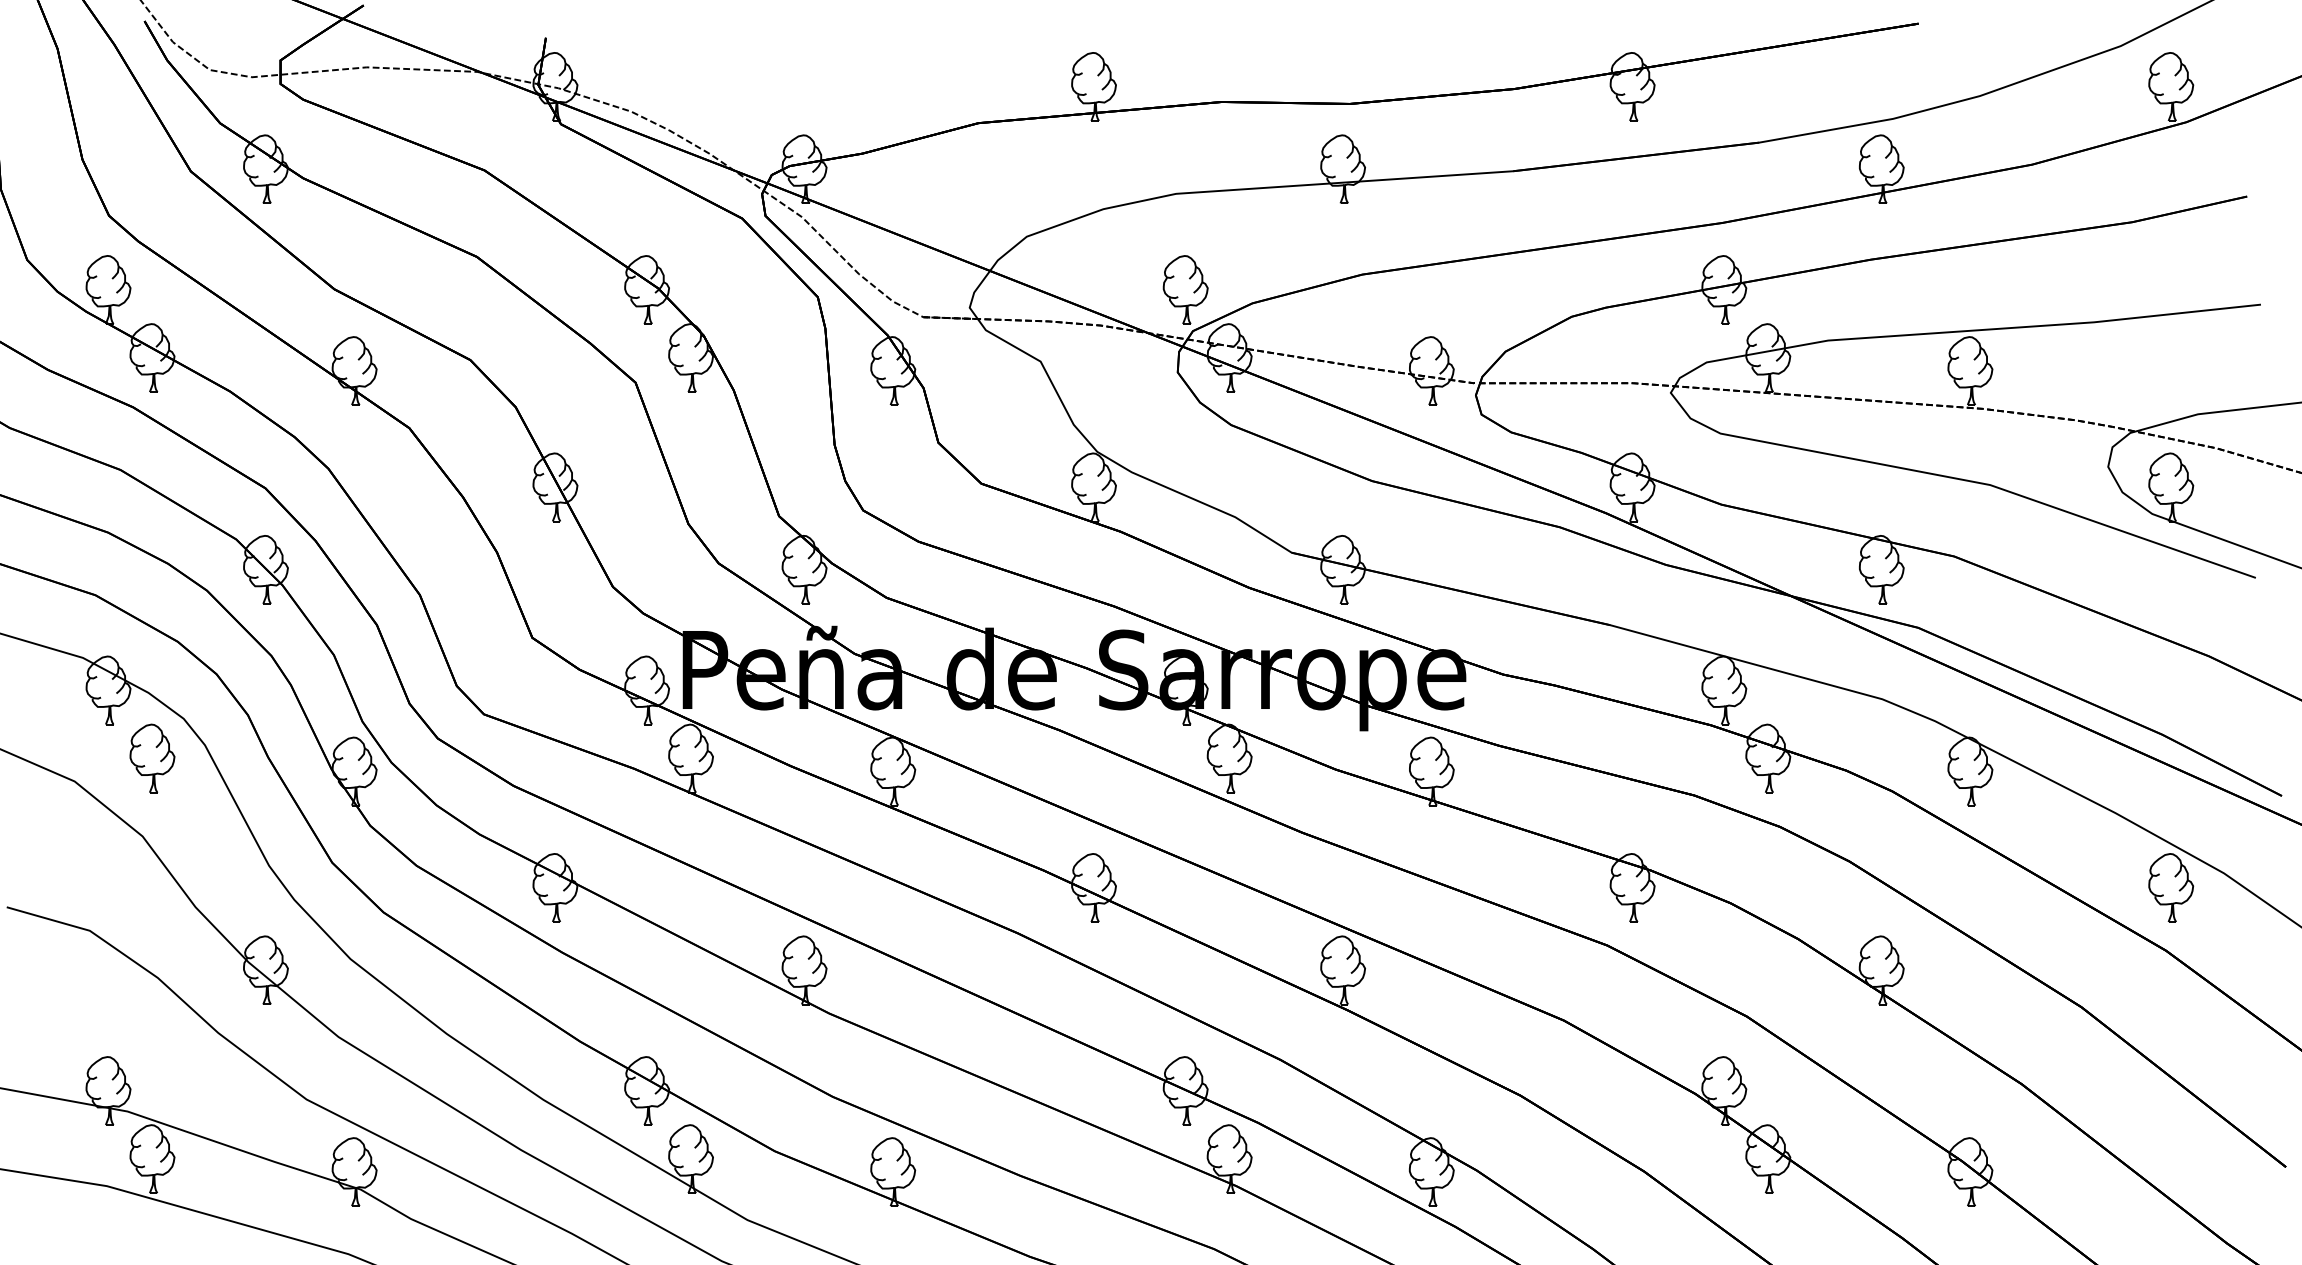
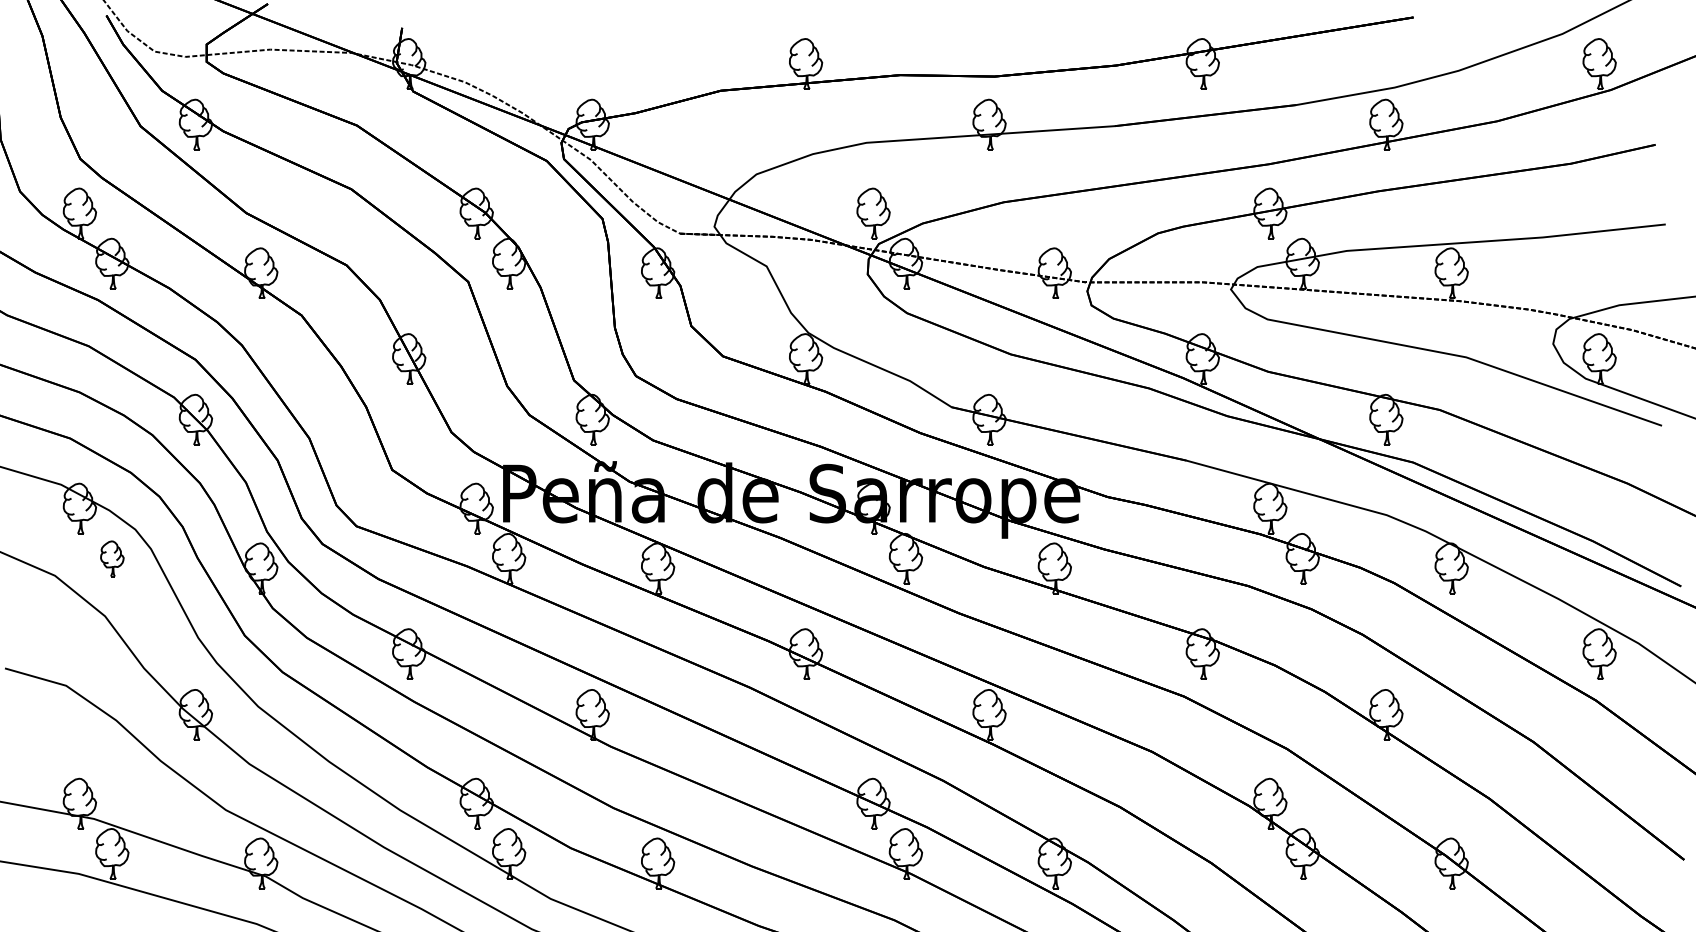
part: (152, 758) -> (112, 558), size x0.7

